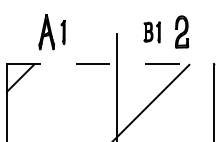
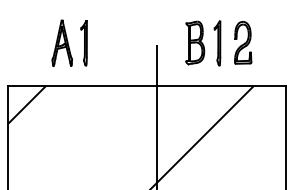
part: (63, 32) -> (84, 43), size x1.43
part: (151, 32) -> (202, 43), size x1.67
line: (110, 64) -> (147, 86), dashed -> solid

